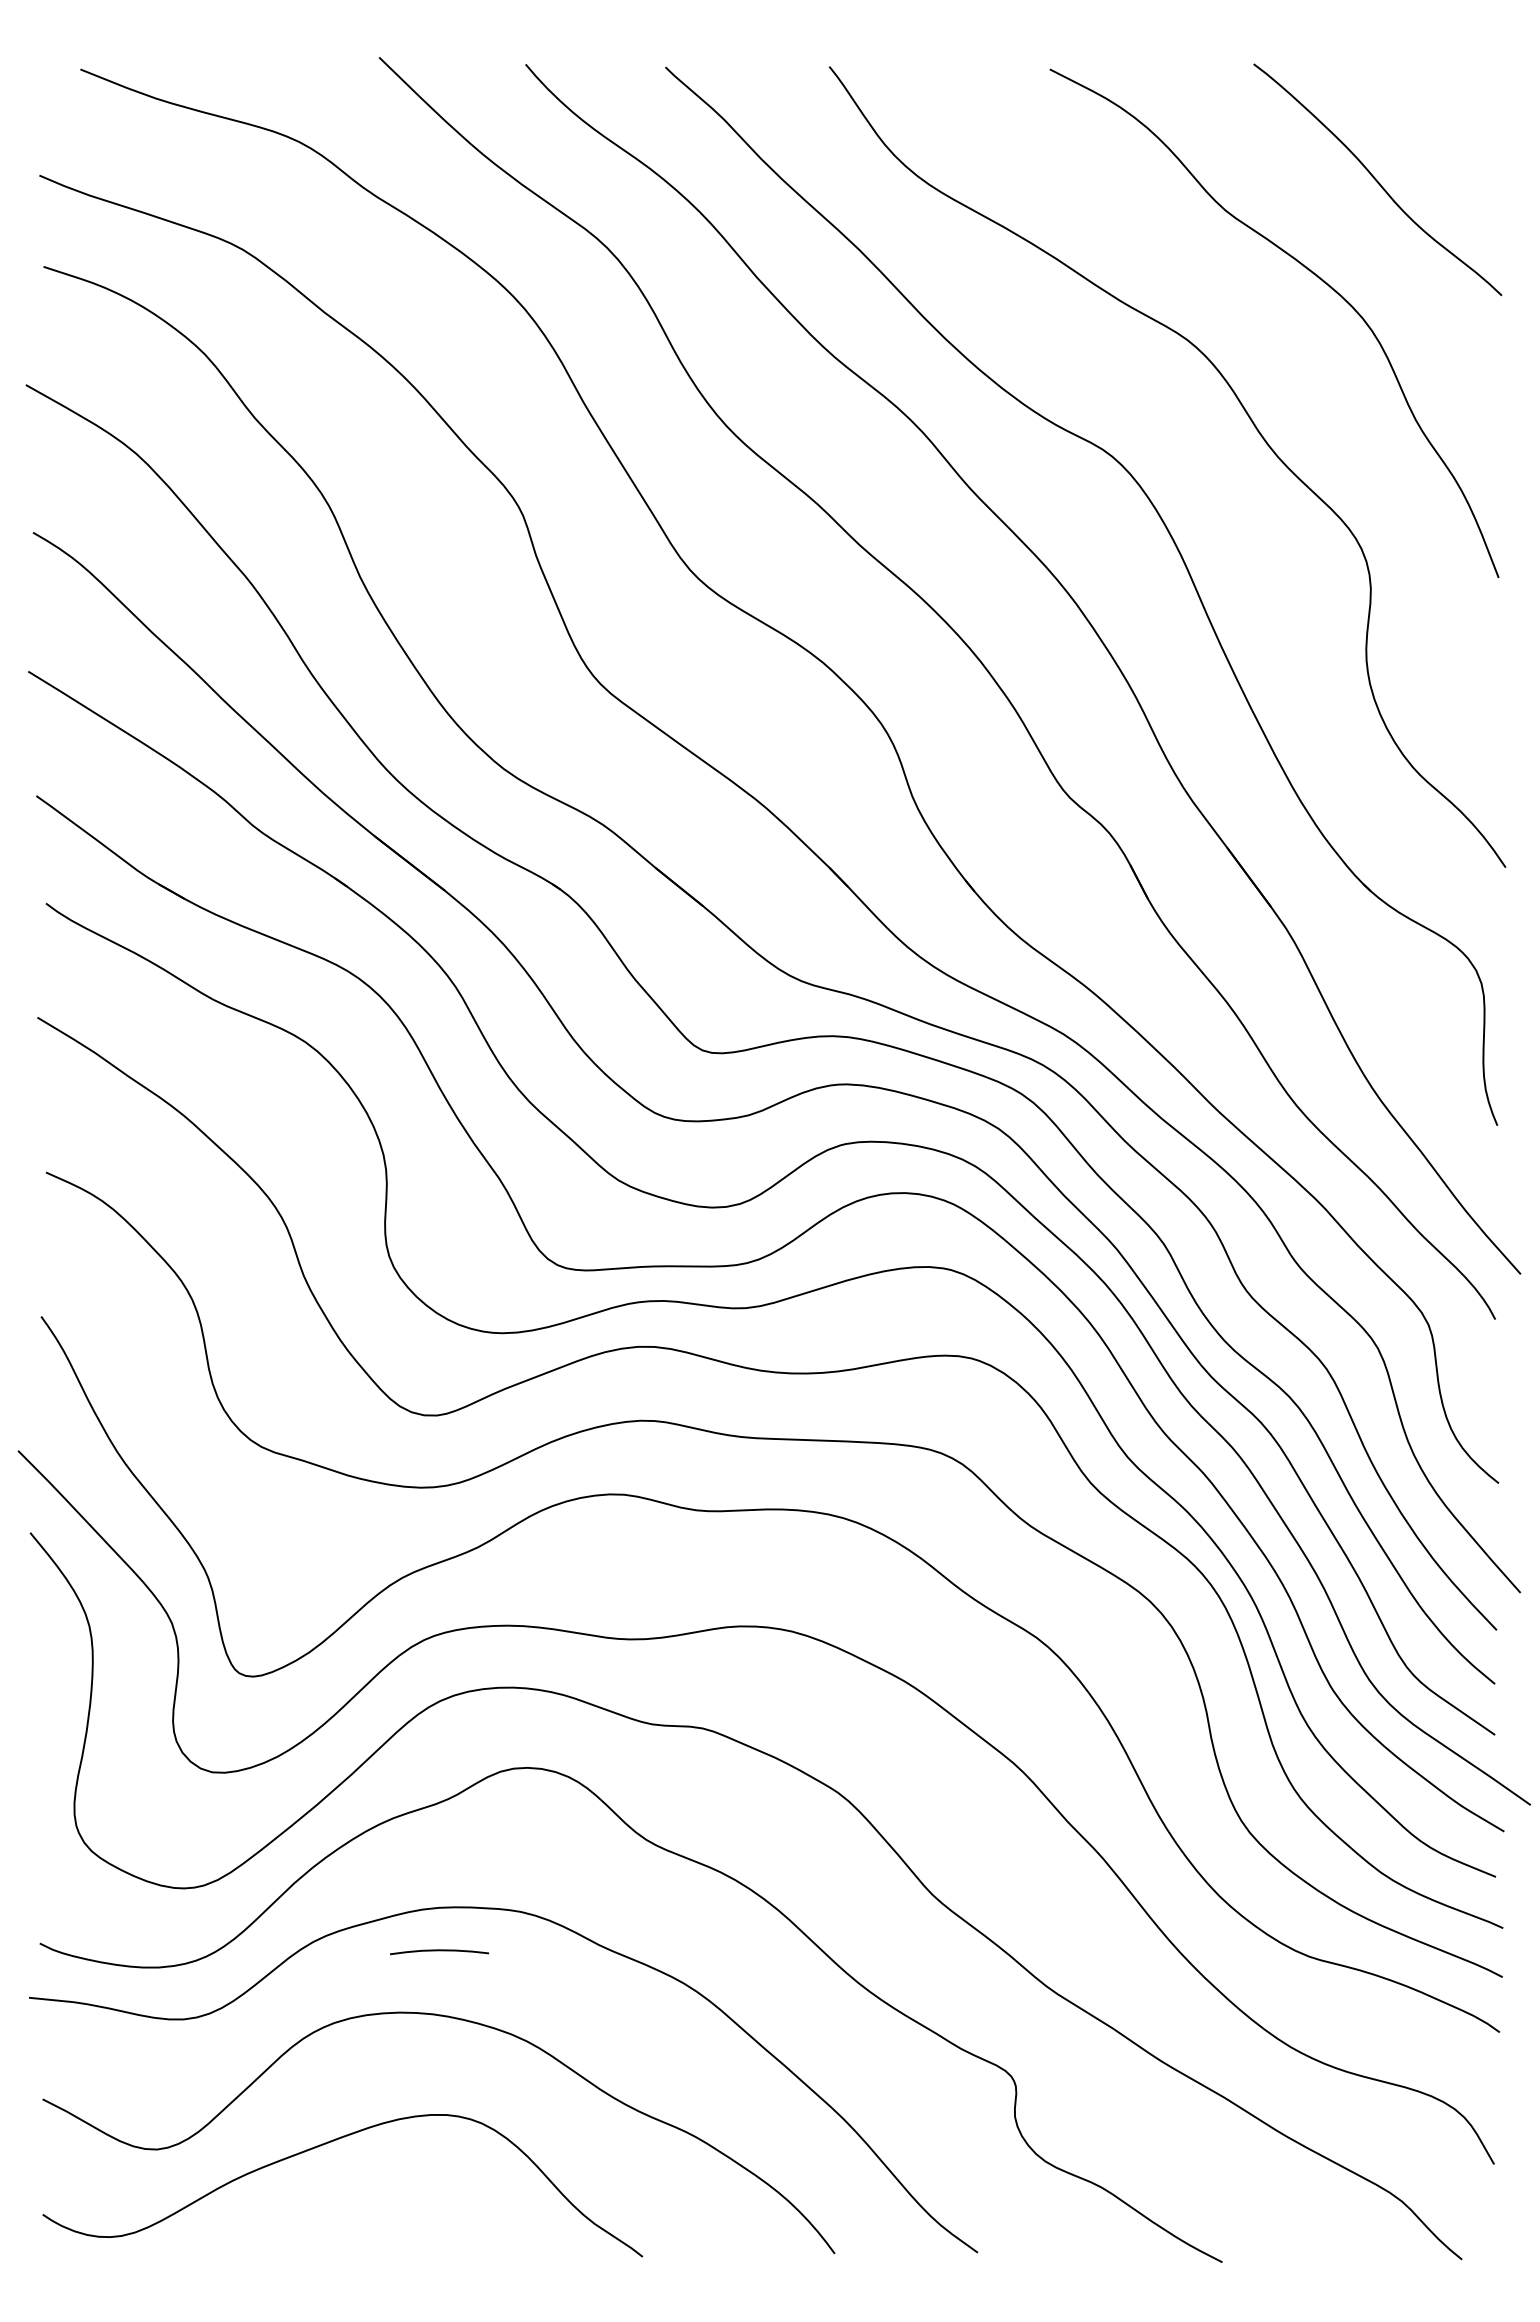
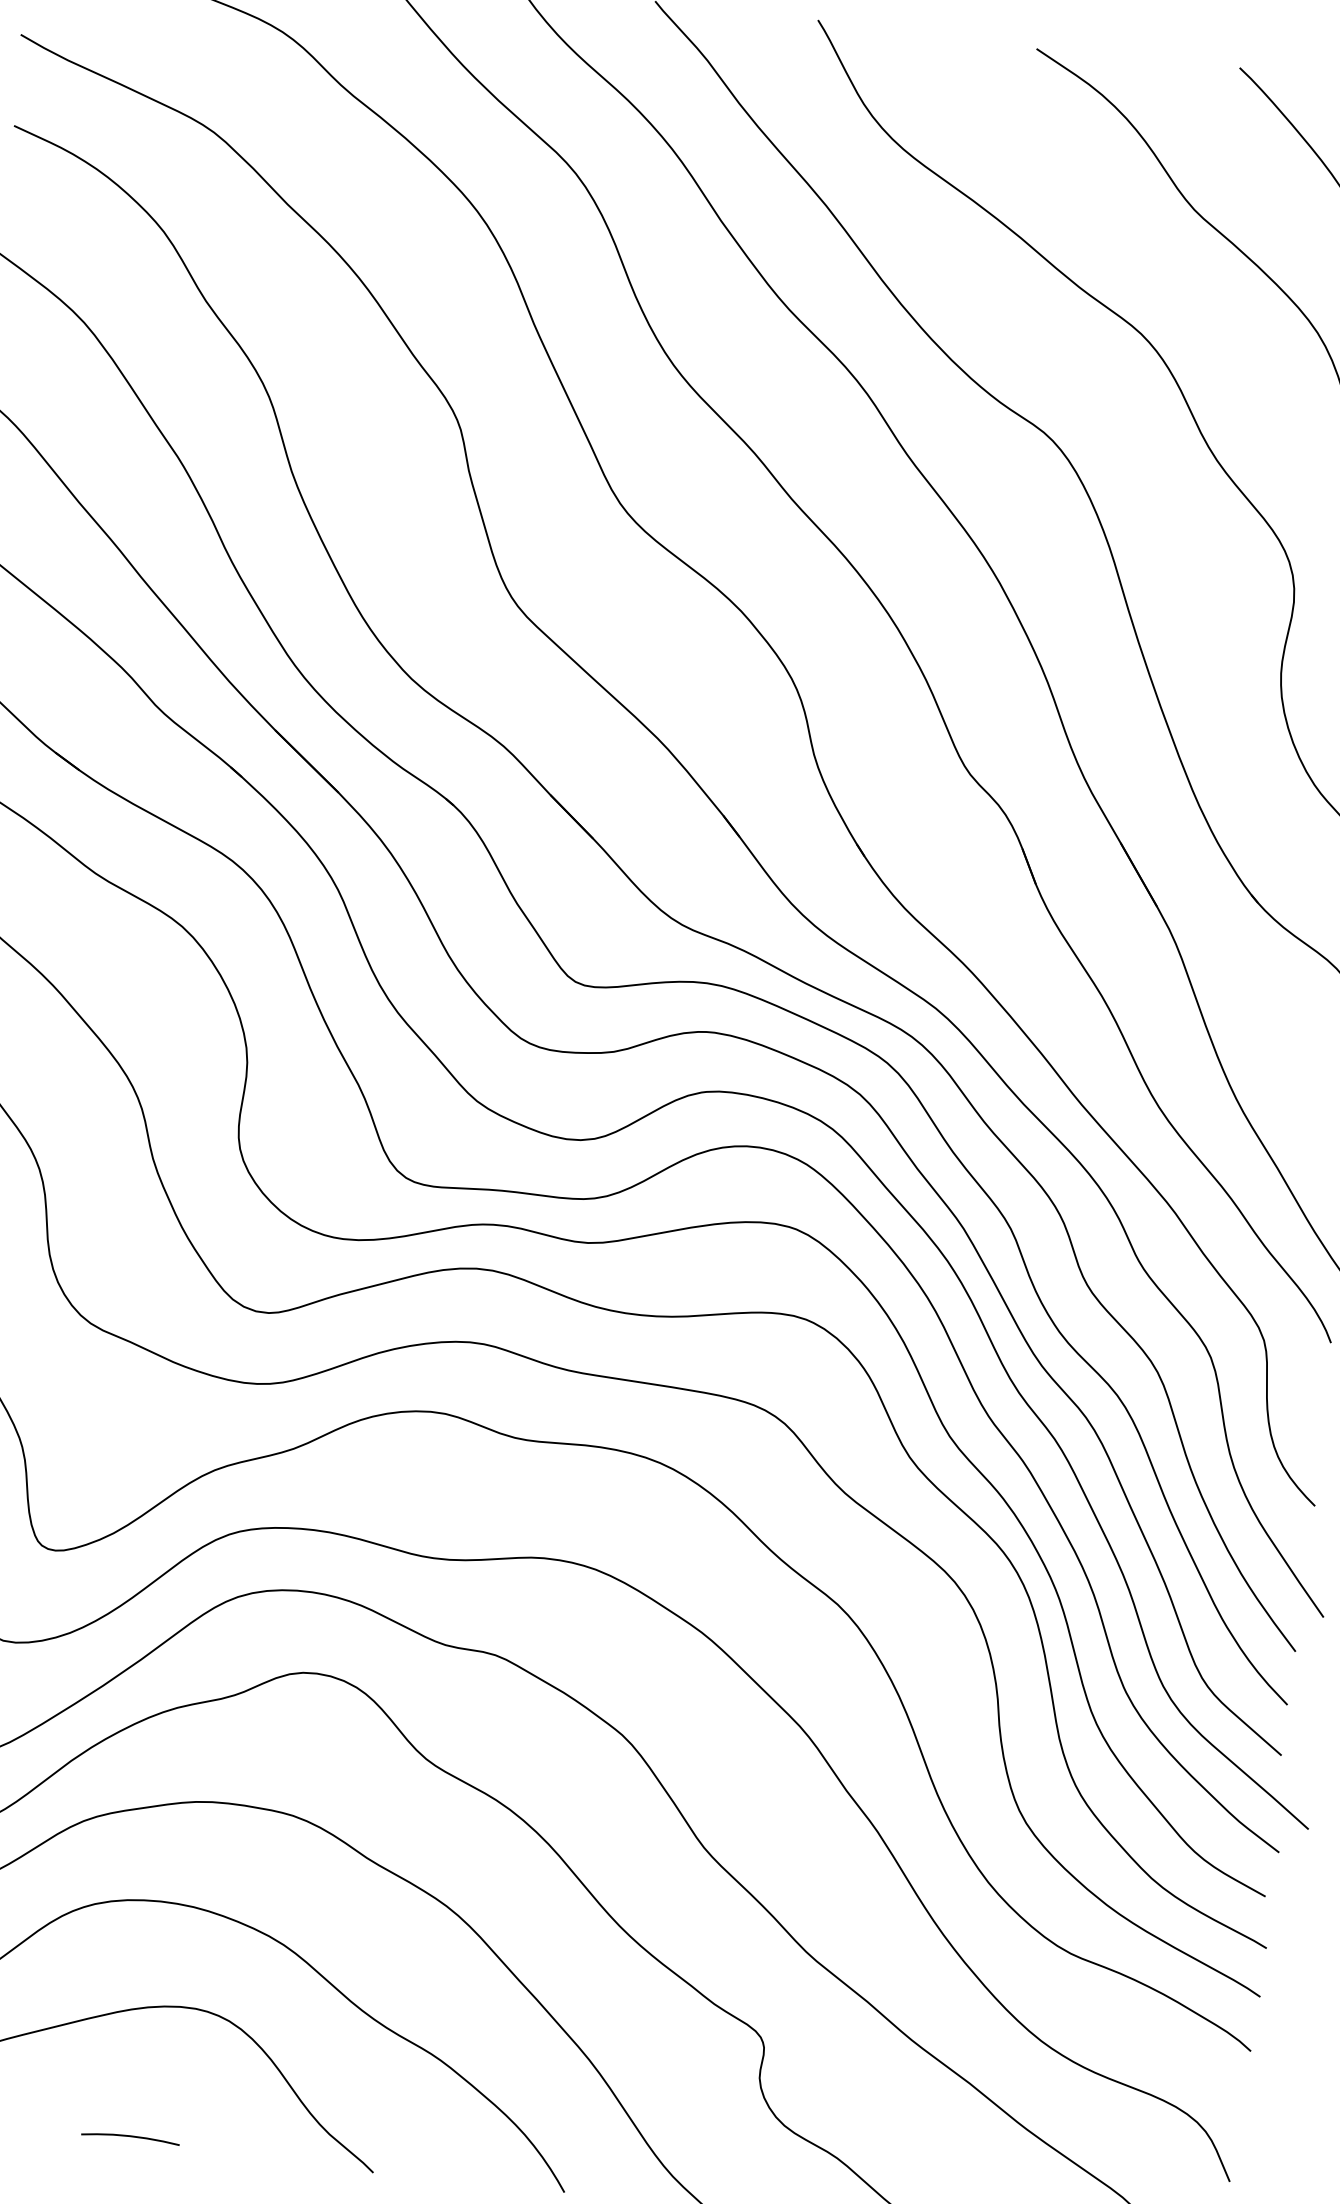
curve: (439, 1951) -> (130, 2137), moved

